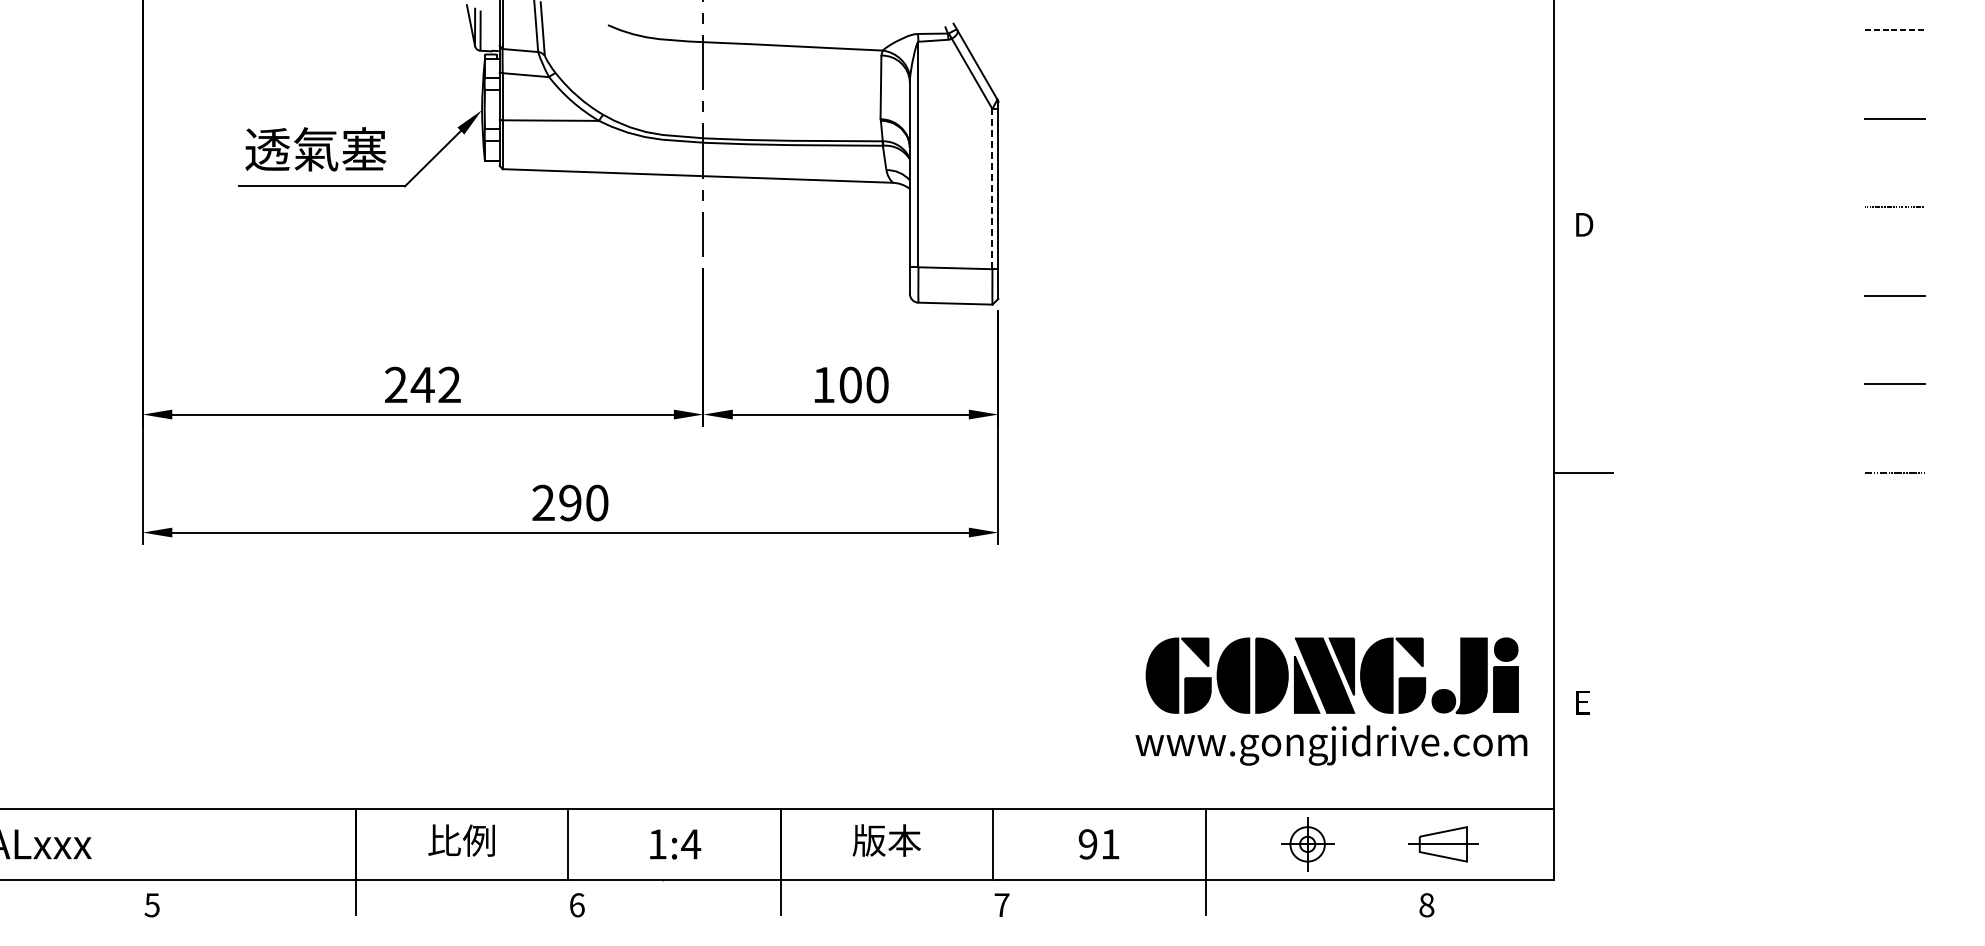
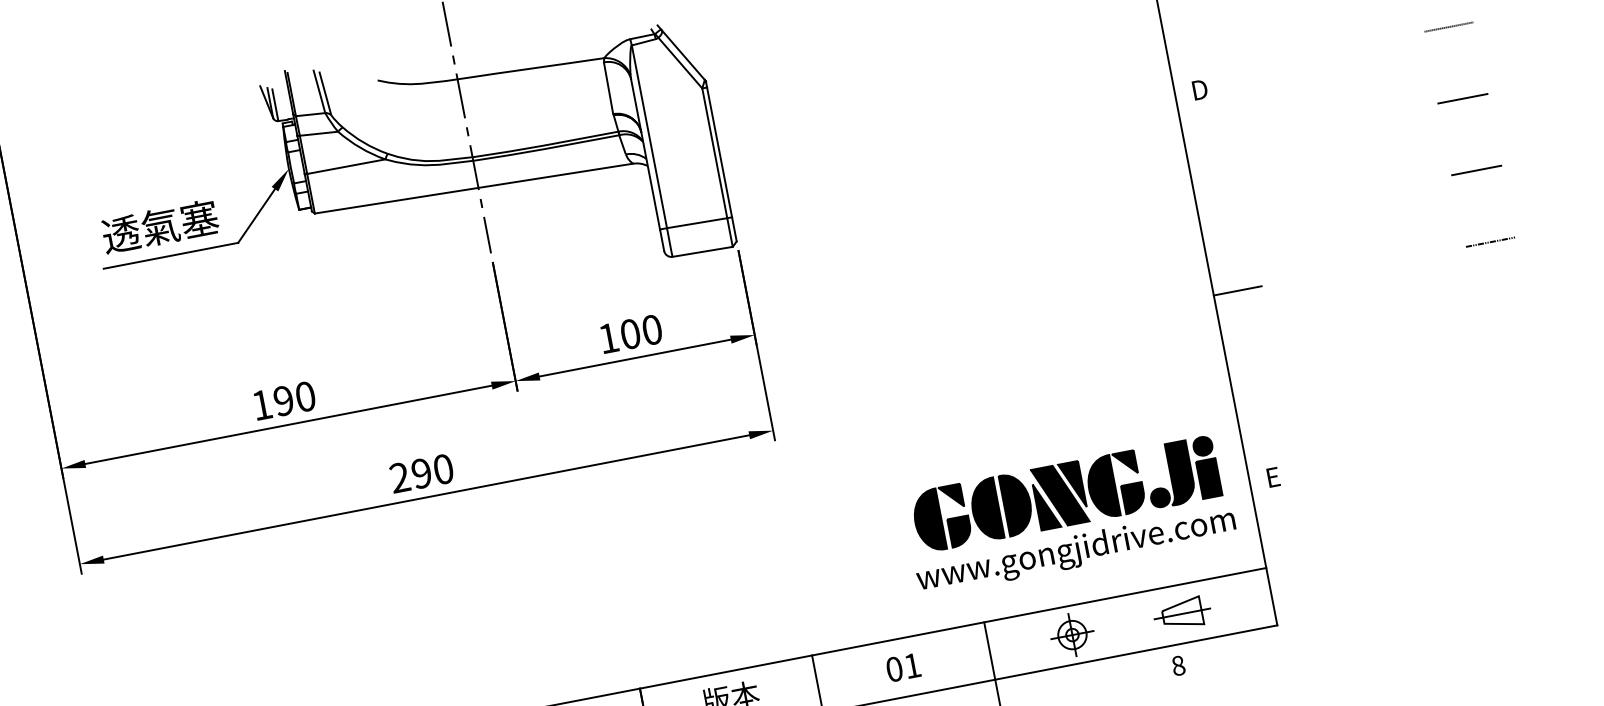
line: (992, 188) -> (714, 152), dashed -> solid
text: (422, 384) -> (283, 400), 242 -> 190
text: (1087, 844) -> (894, 669), 91 -> 01

